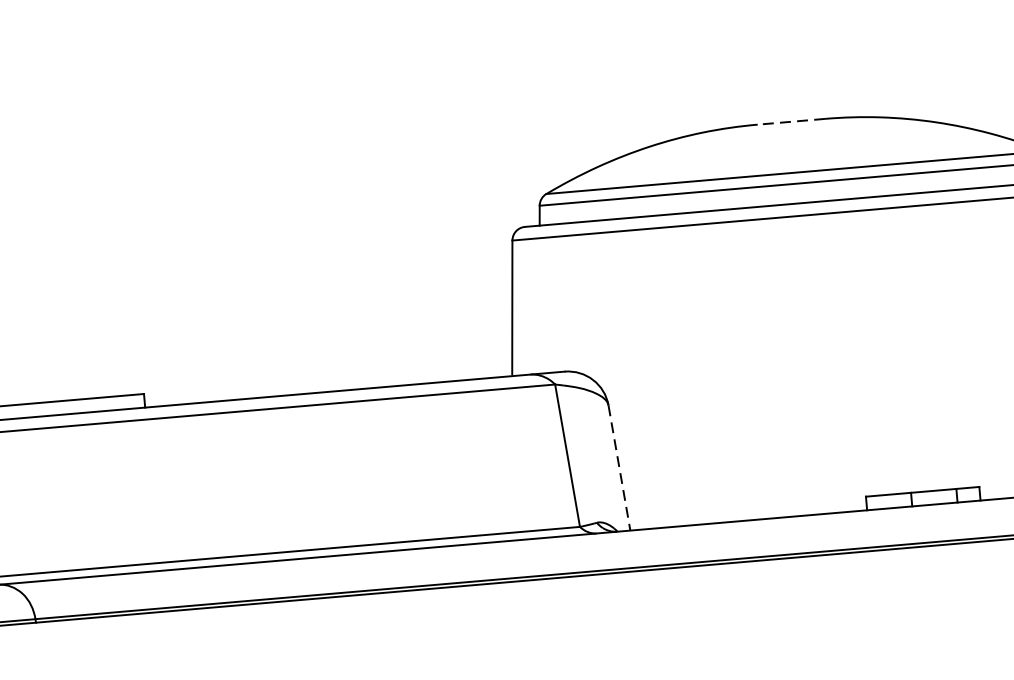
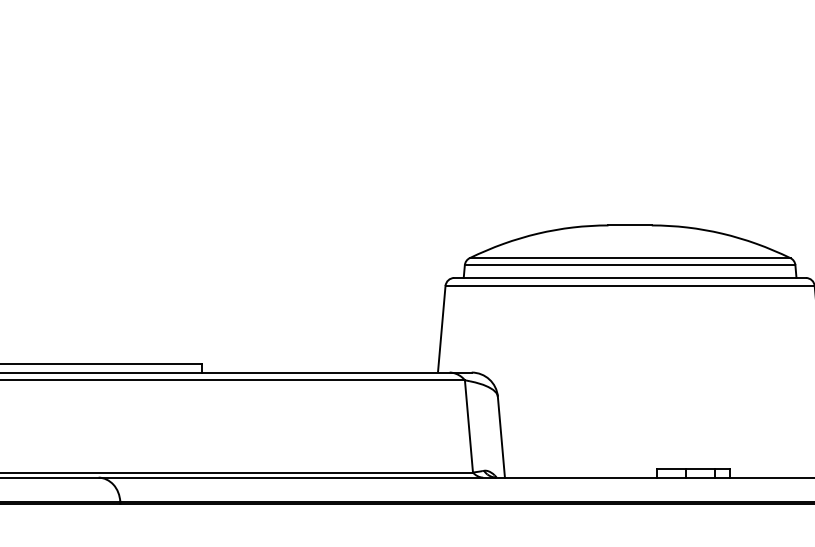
line: (791, 121) -> (630, 225), dashed -> solid
line: (619, 468) -> (501, 437), dashed -> solid

